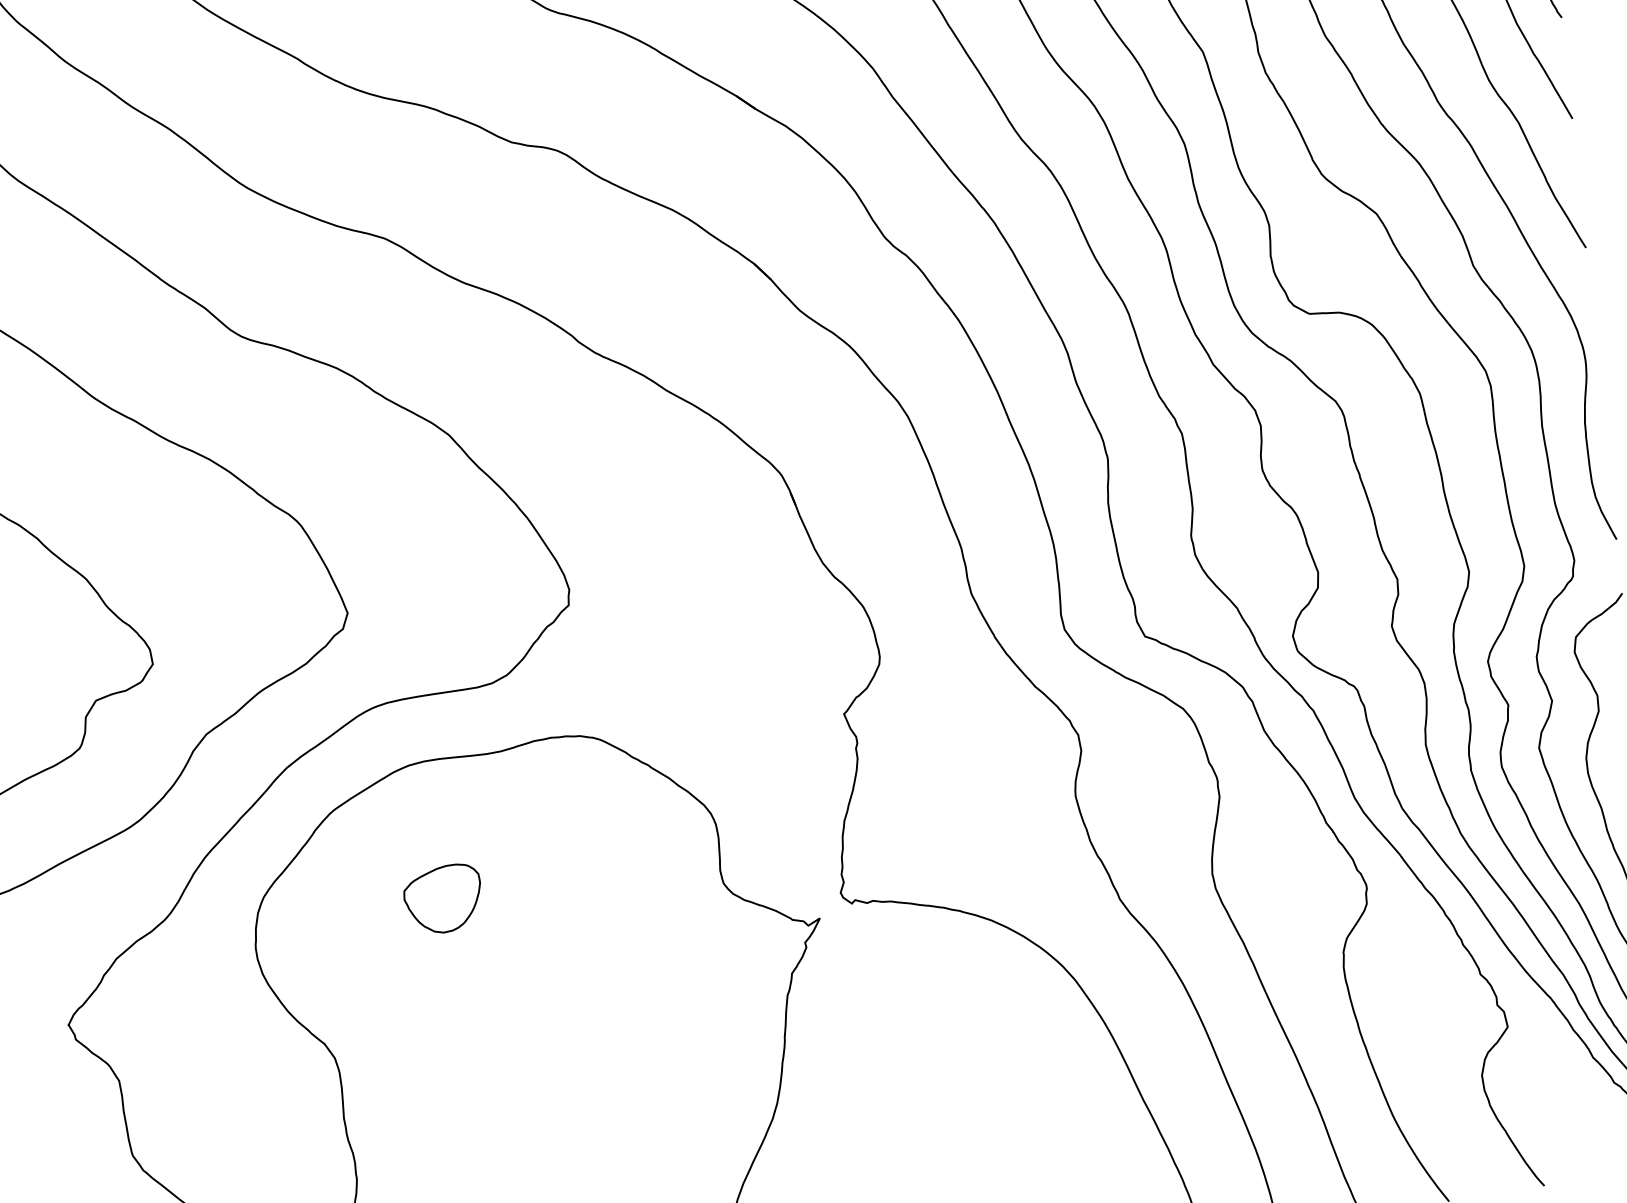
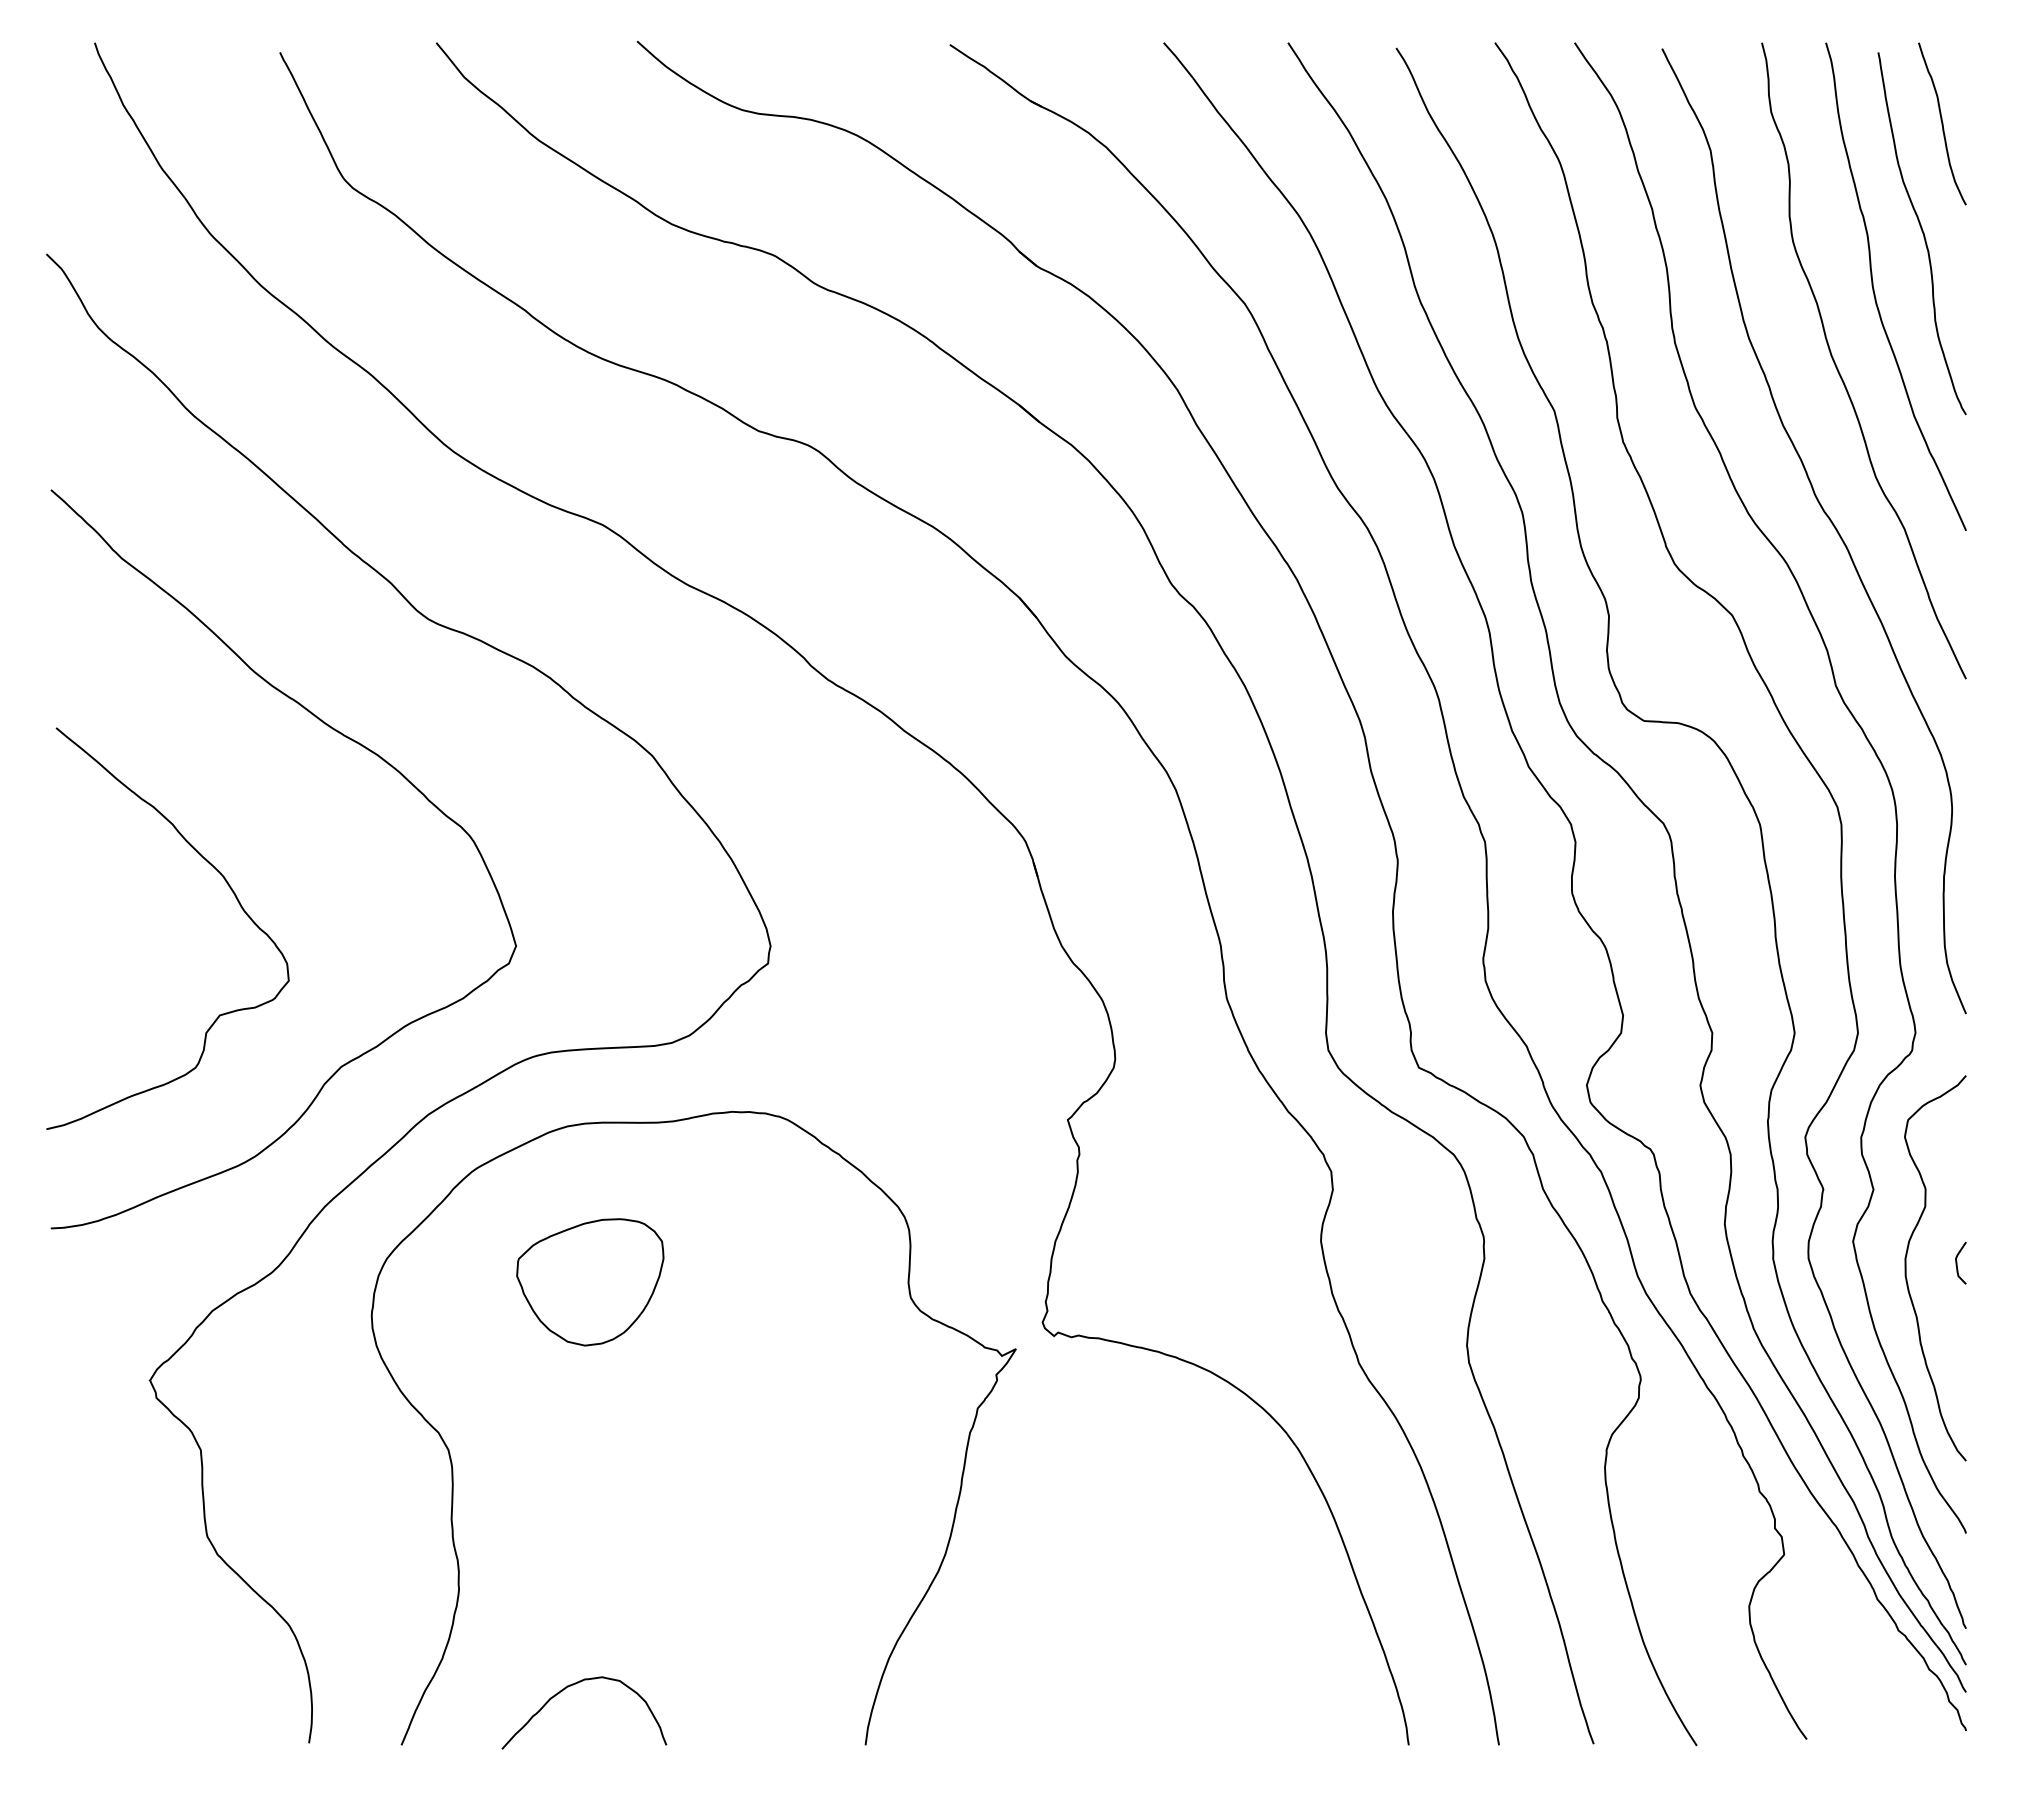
part: (443, 899) -> (590, 1282), size x1.67

